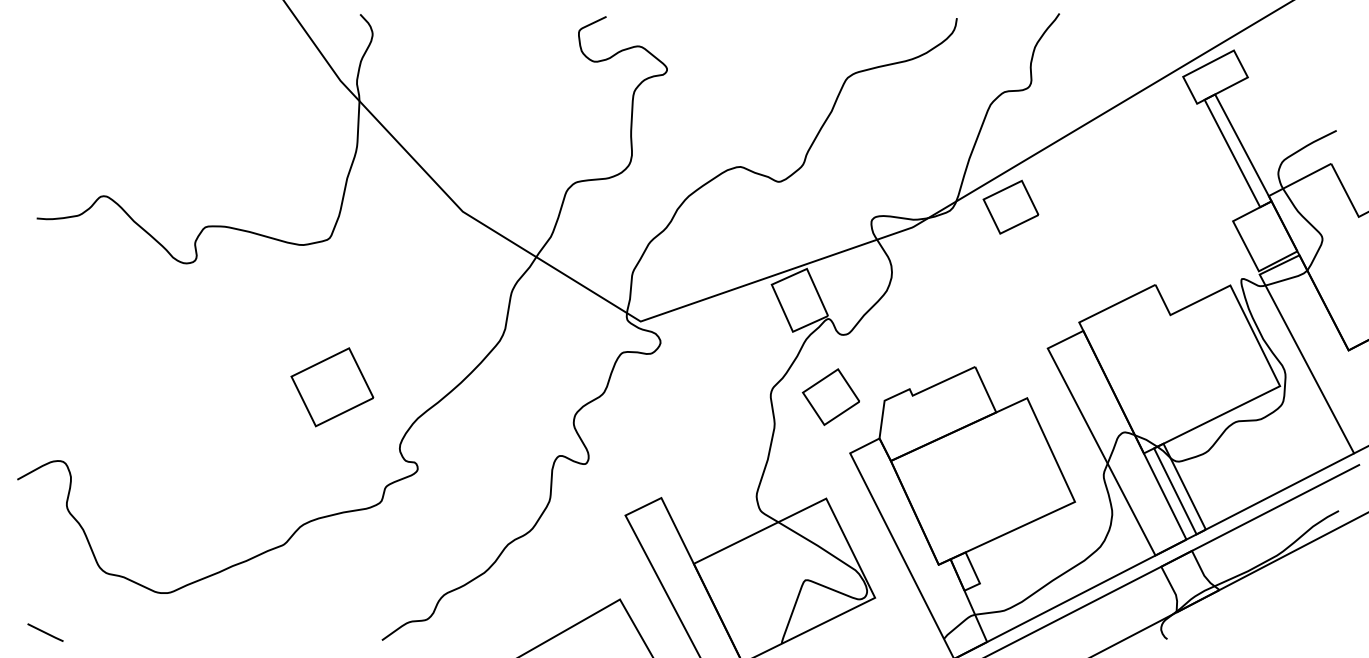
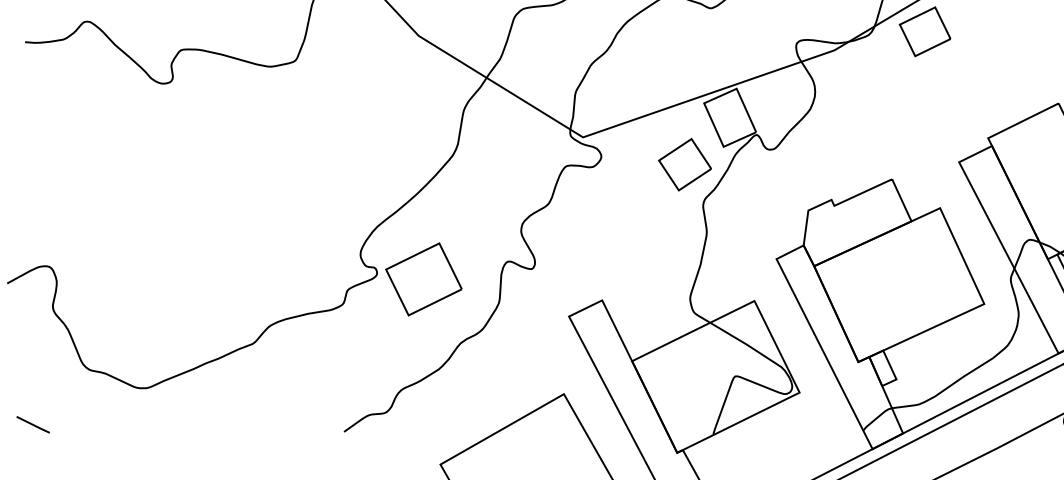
part: (332, 387) -> (423, 279), moved
part: (830, 396) -> (684, 164), moved

